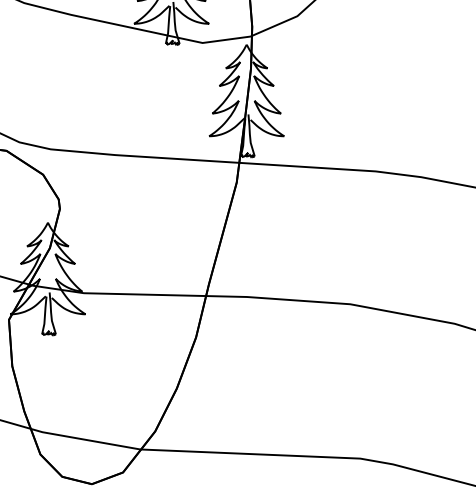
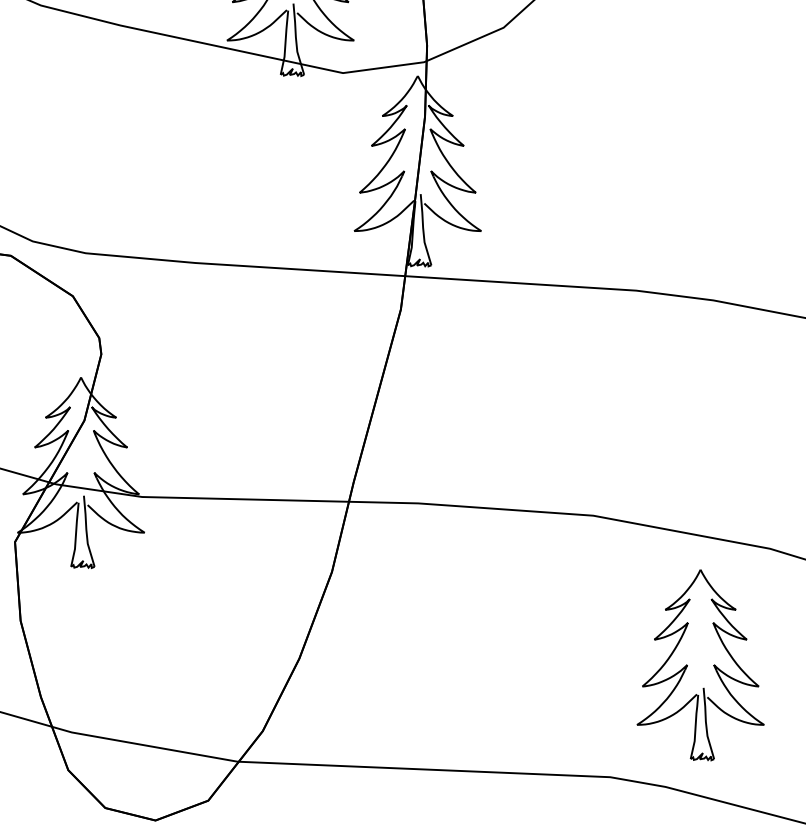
part: (413, 392) -> (700, 665), added

